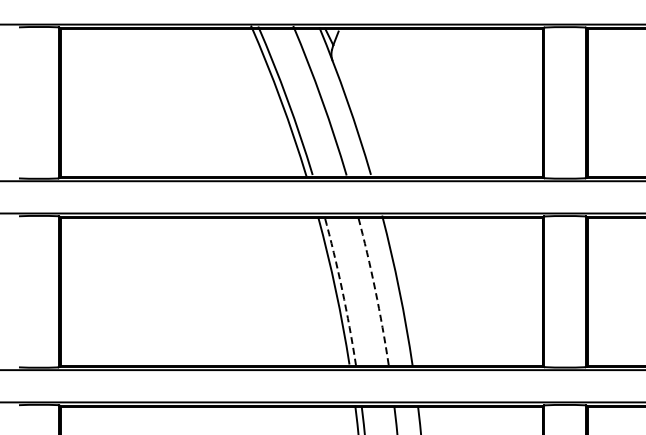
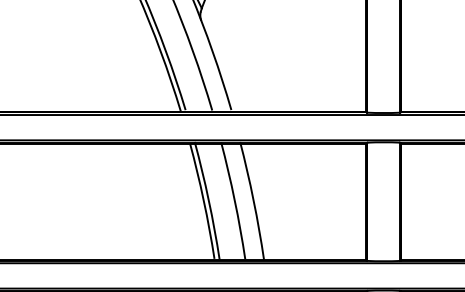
arc: (342, 290) -> (209, 200), dashed -> solid
arc: (375, 290) -> (234, 200), dashed -> solid

